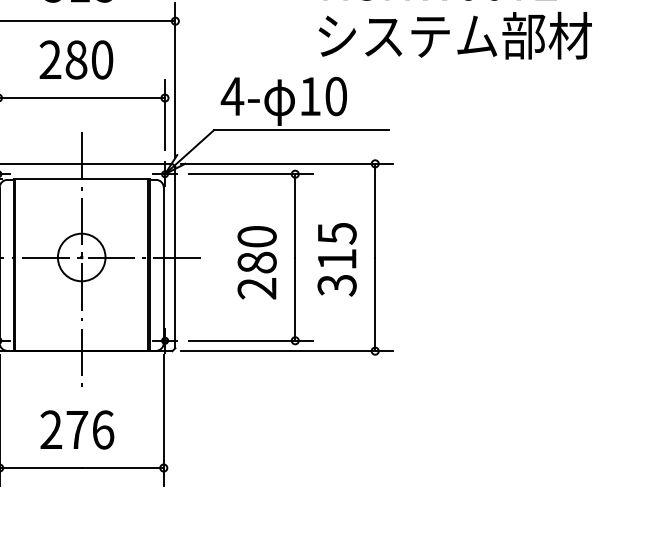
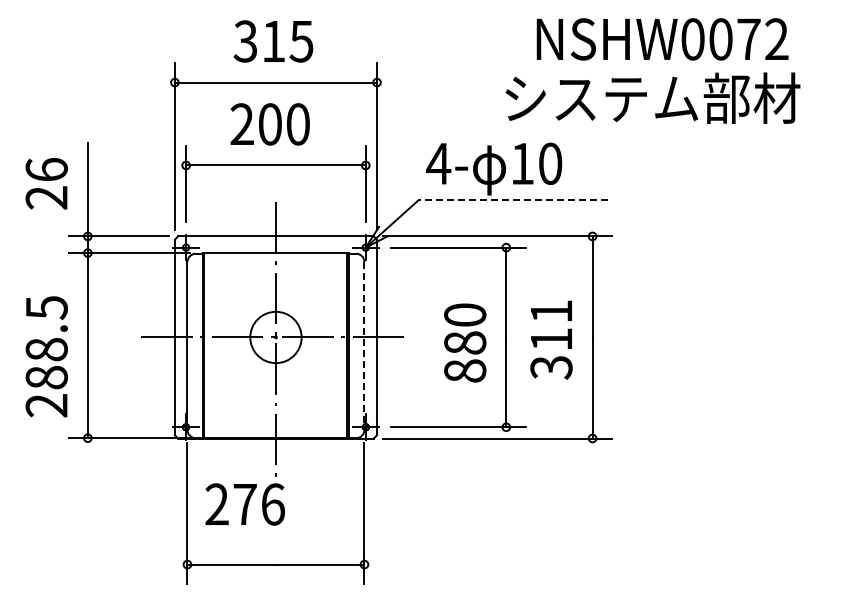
text: (454, 35) -> (652, 97), moved
text: (75, 60) -> (269, 124), 280 -> 200
line: (301, 130) -> (512, 200), solid -> dashed
text: (337, 233) -> (551, 311), 315 -> 311
line: (163, 264) -> (364, 345), solid -> dashed
text: (257, 288) -> (465, 370), 280 -> 880
text: (76, 429) -> (244, 504), moved

